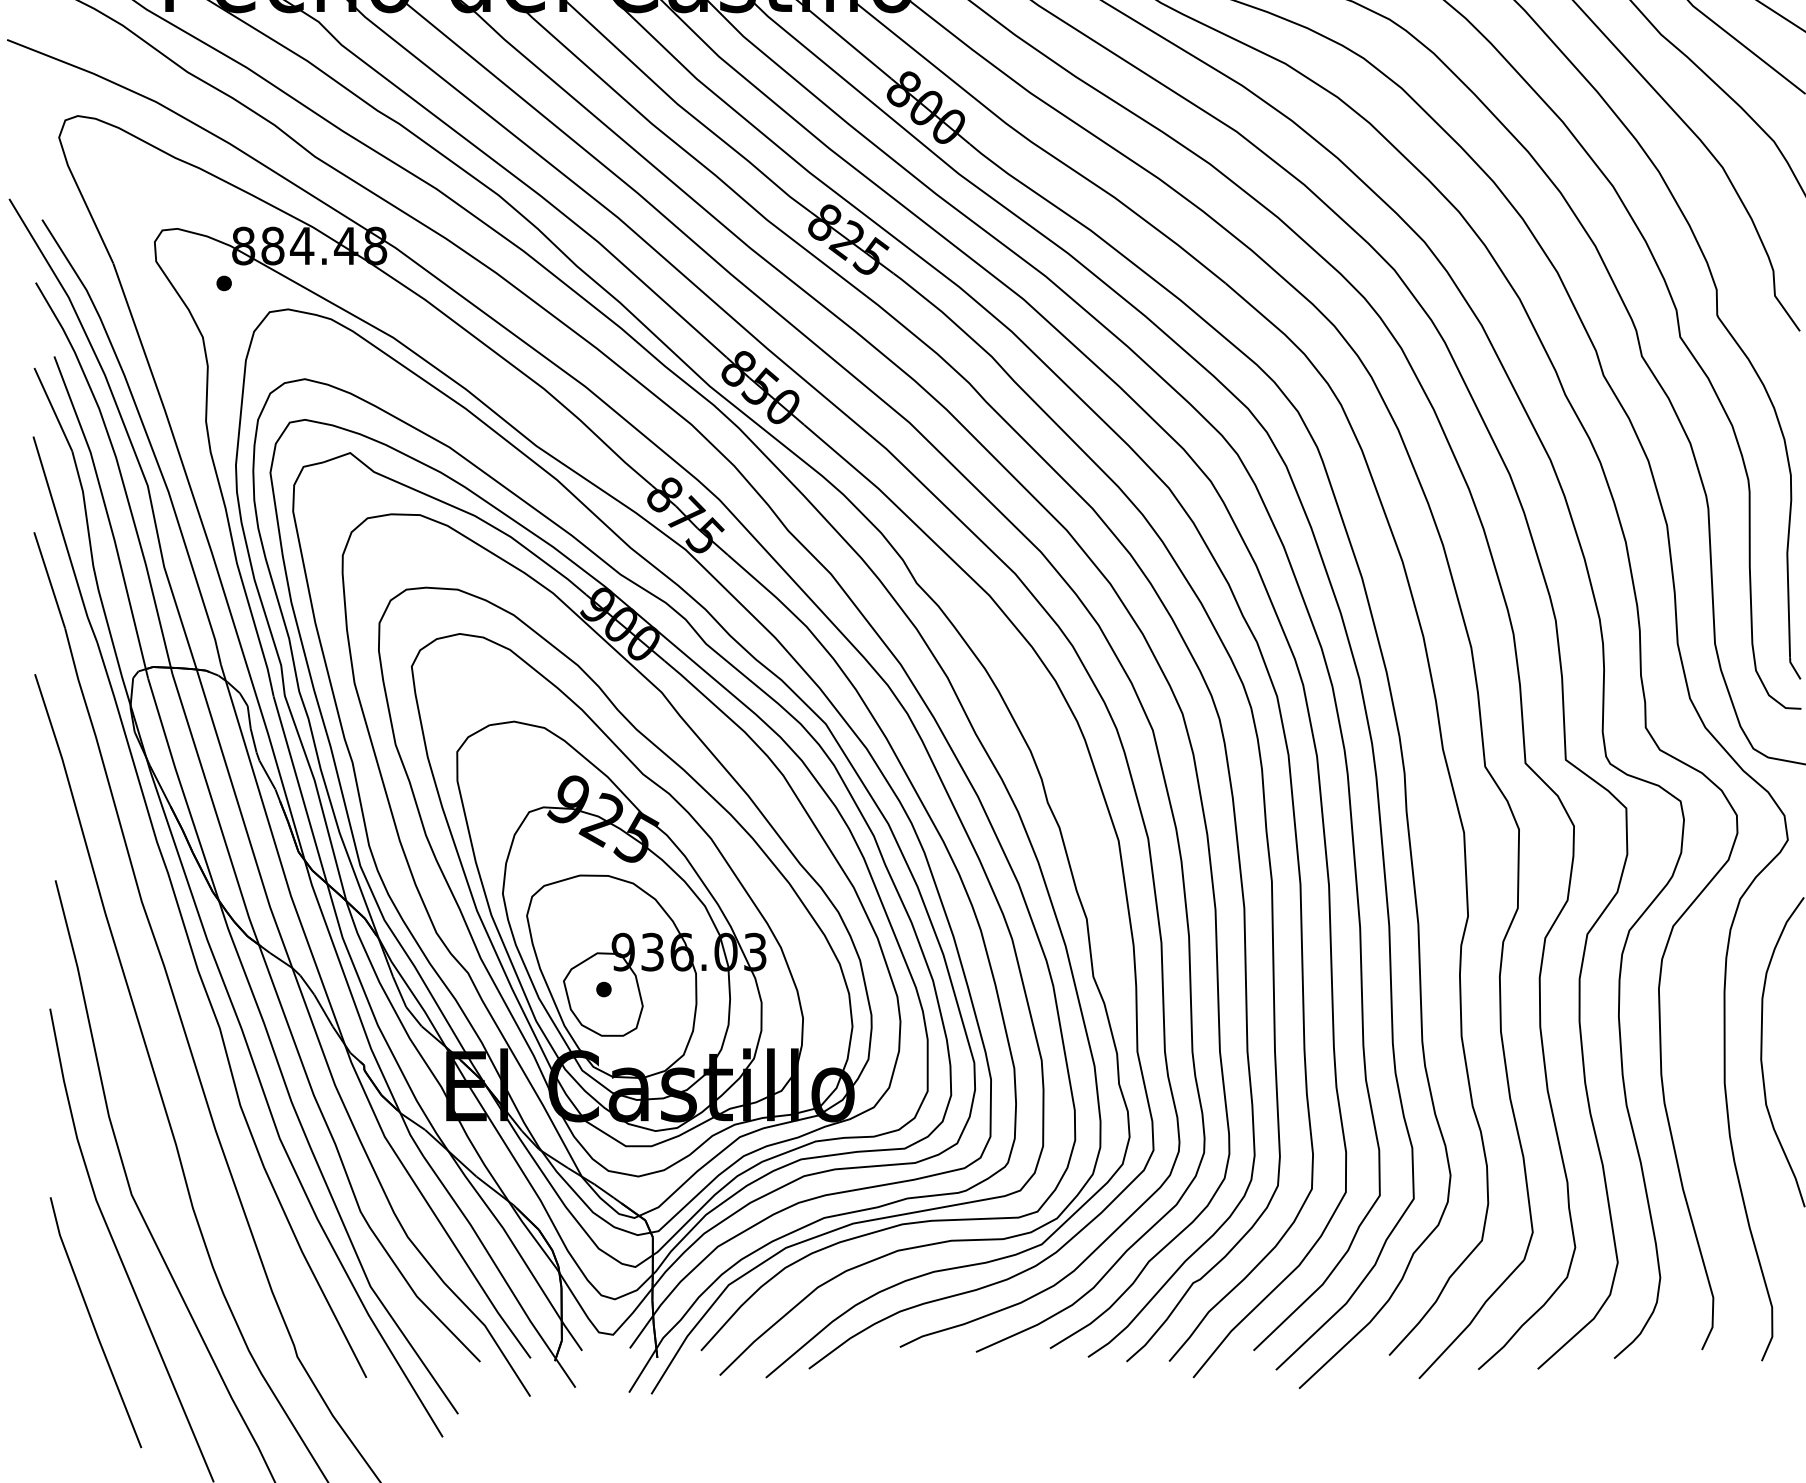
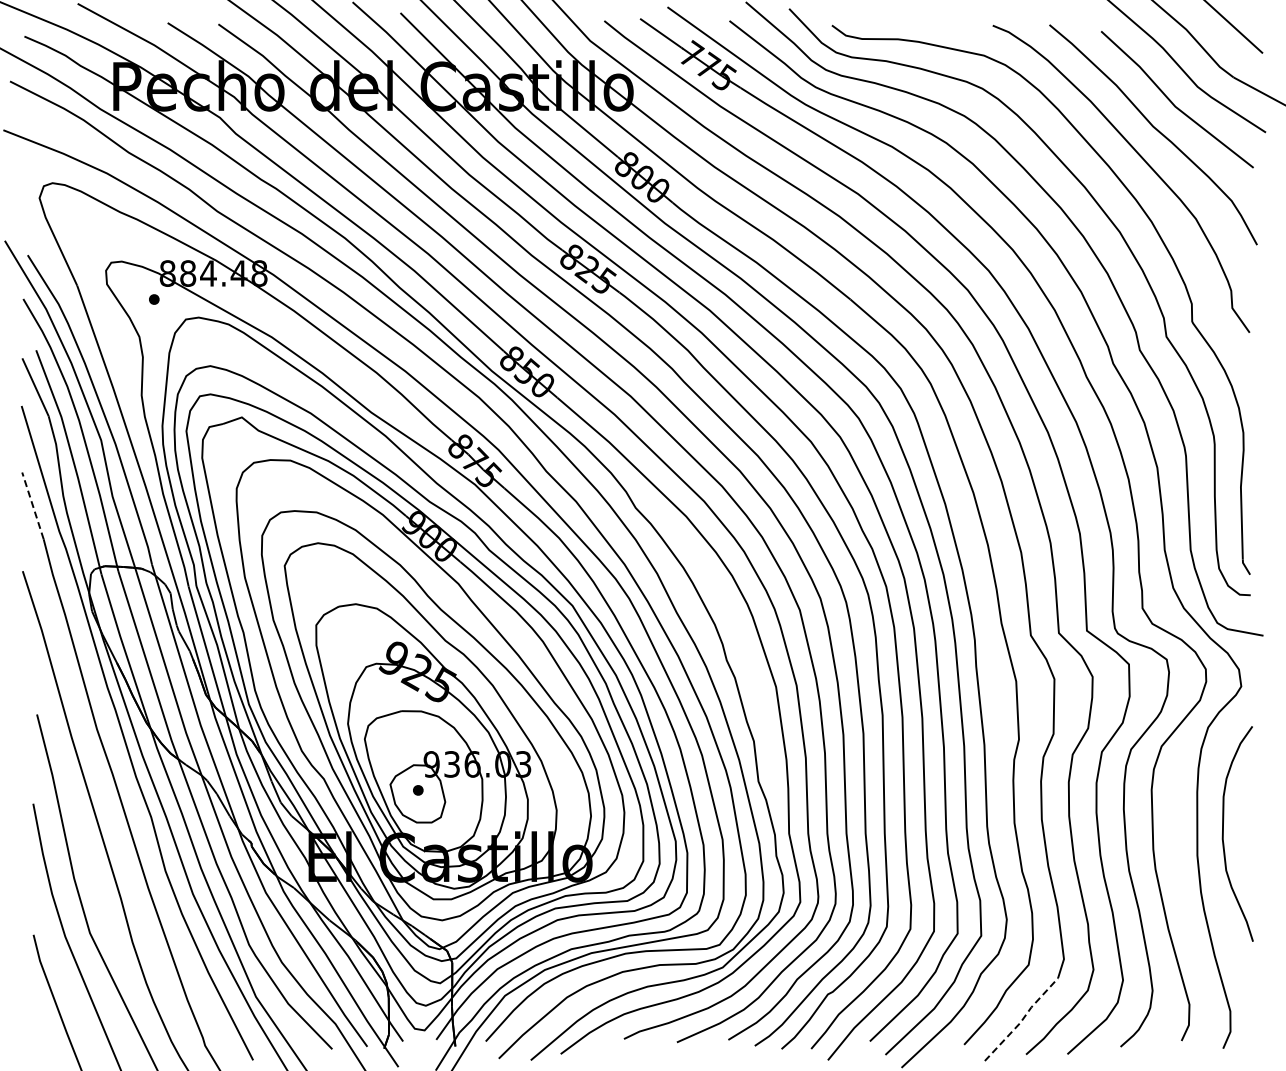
line: (49, 579) -> (32, 505), solid -> dashed
line: (1473, 1319) -> (1022, 1019), solid -> dashed

